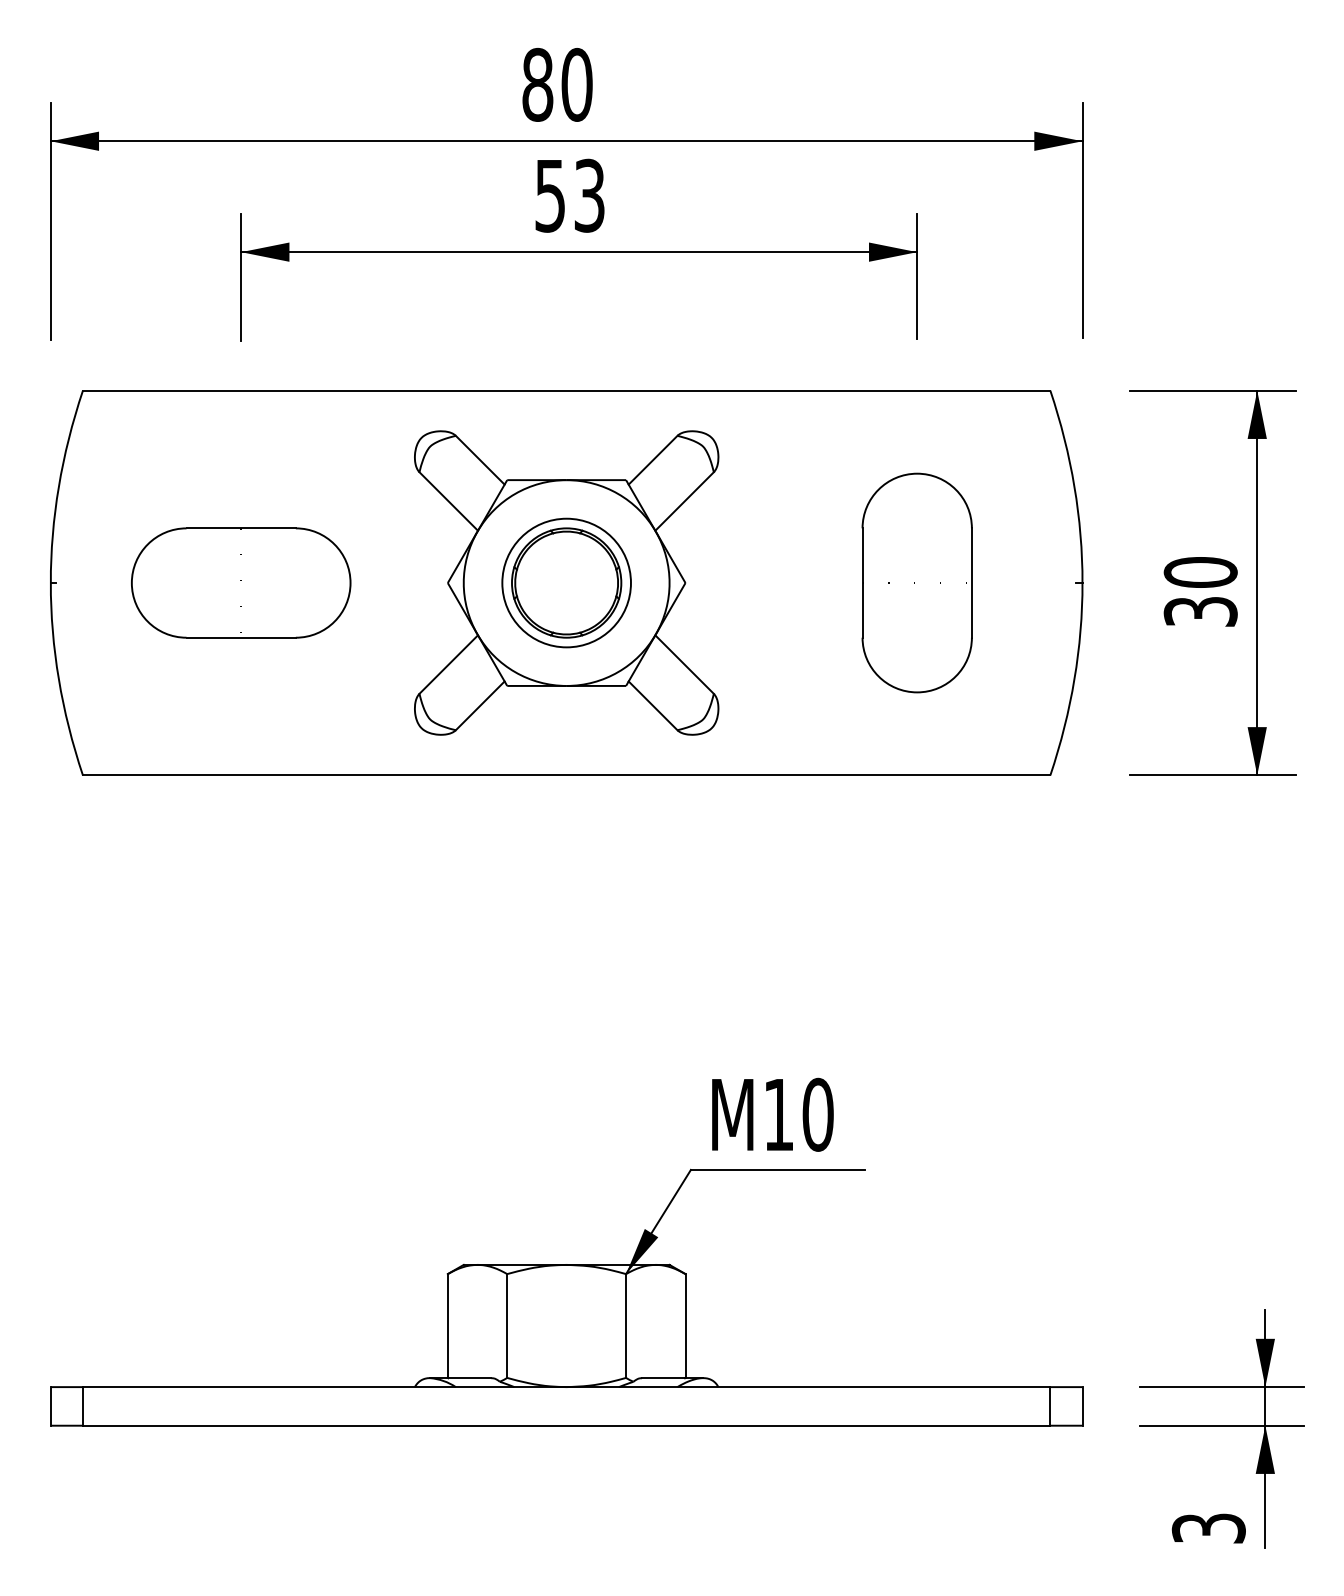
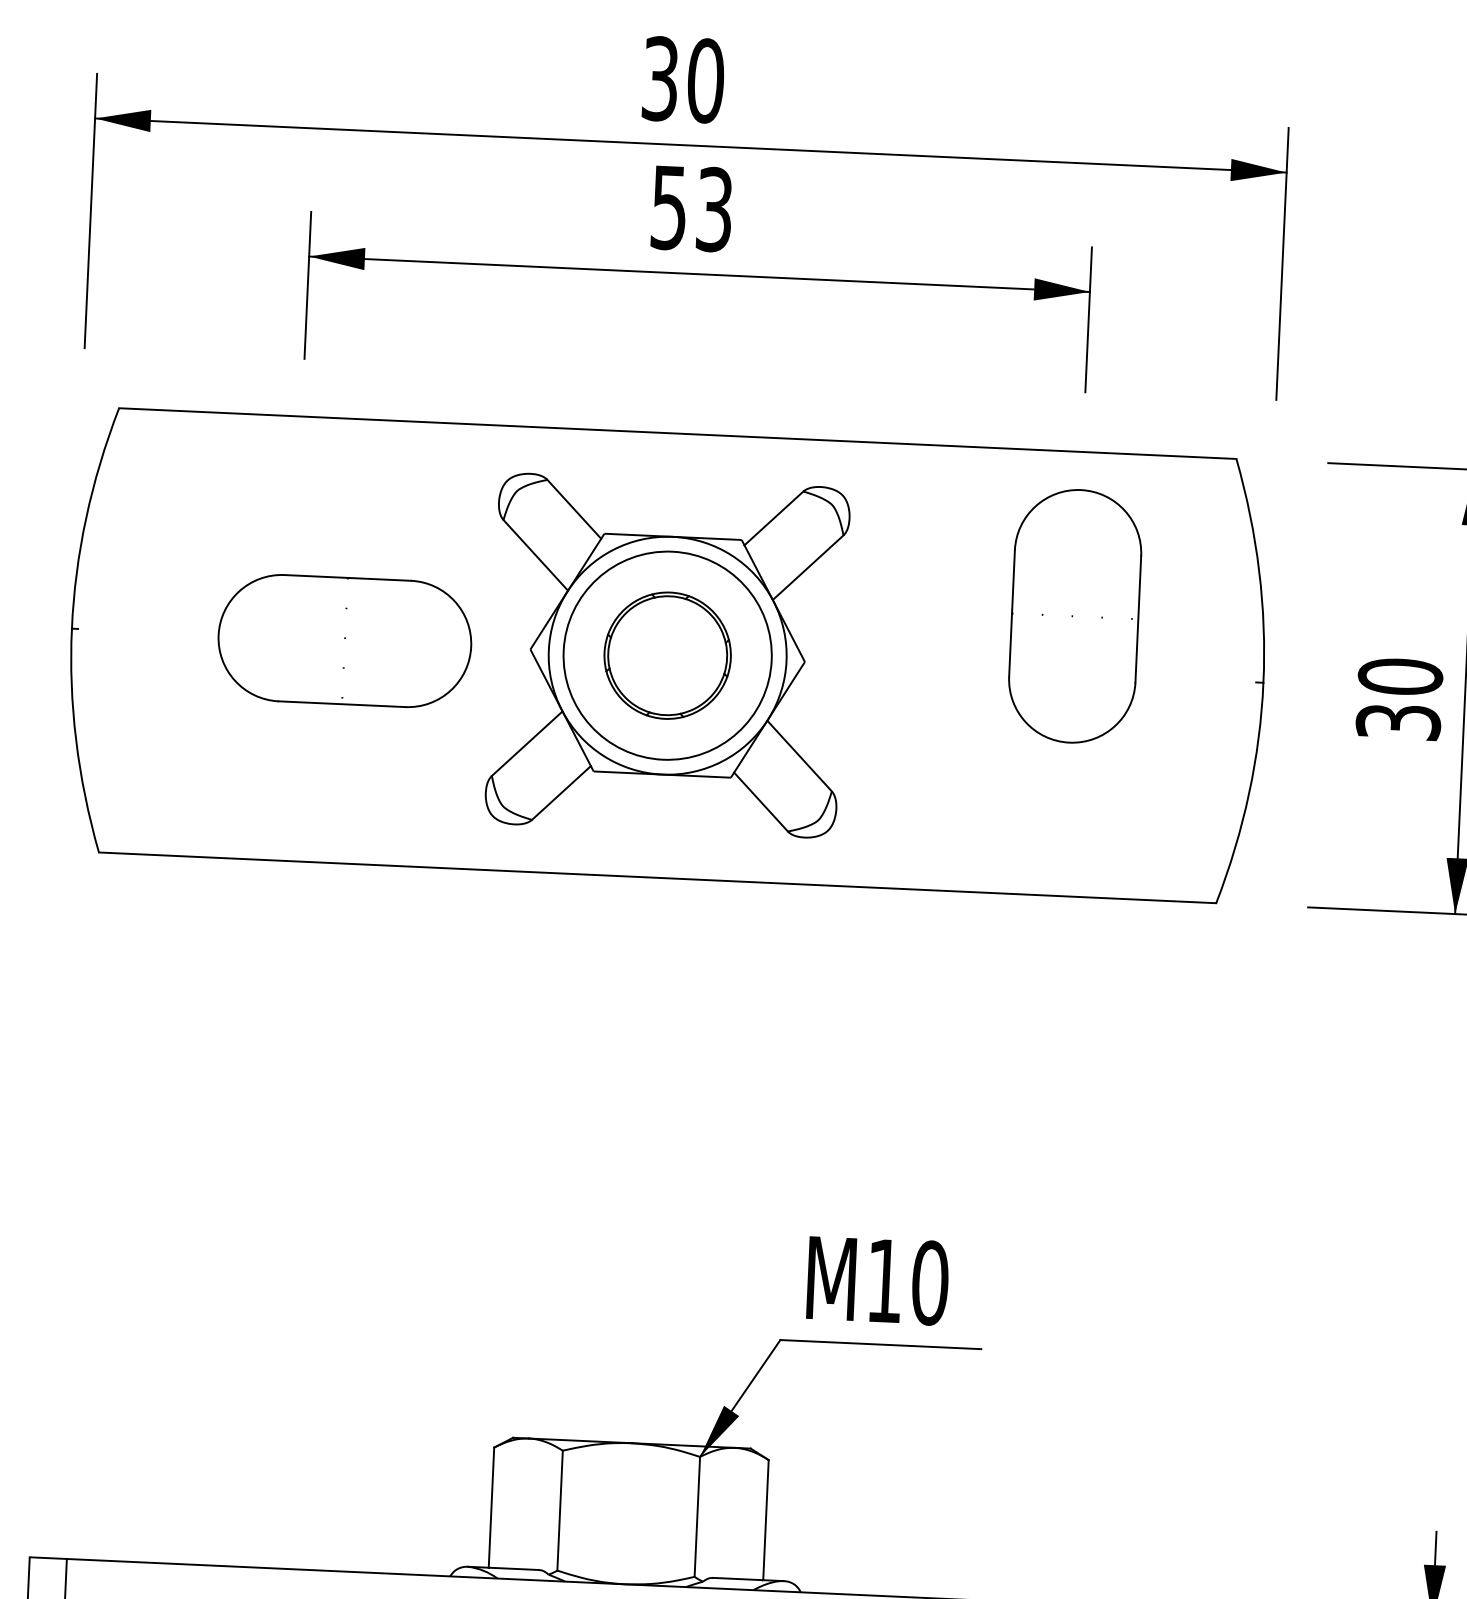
text: (537, 84) -> (660, 78), 80 -> 30
part: (241, 582) -> (345, 640), moved
circle: (566, 582) -> (667, 655), size x1.4
part: (916, 582) -> (1074, 615), moved

